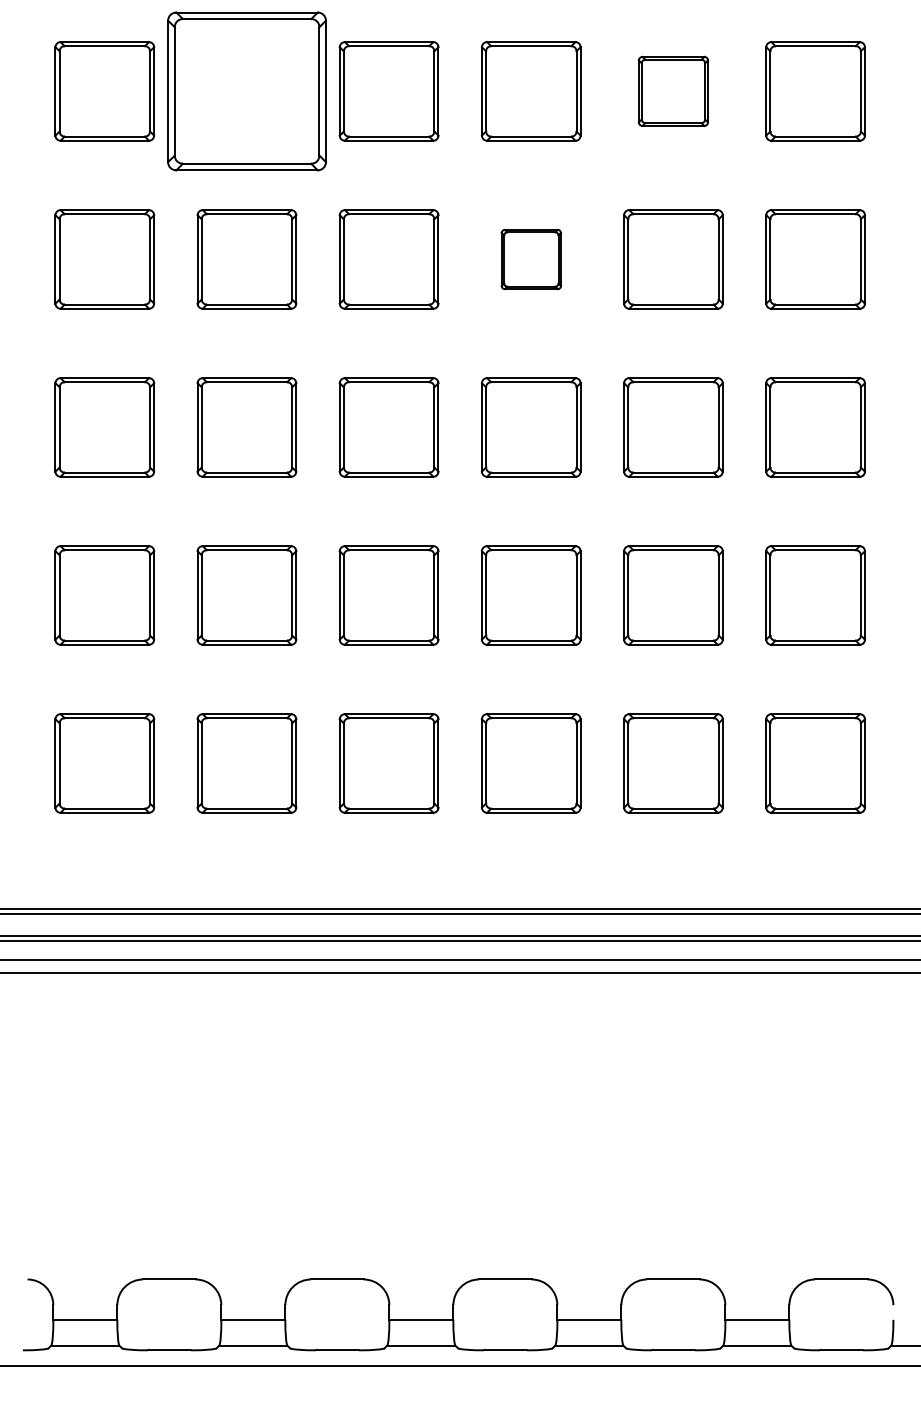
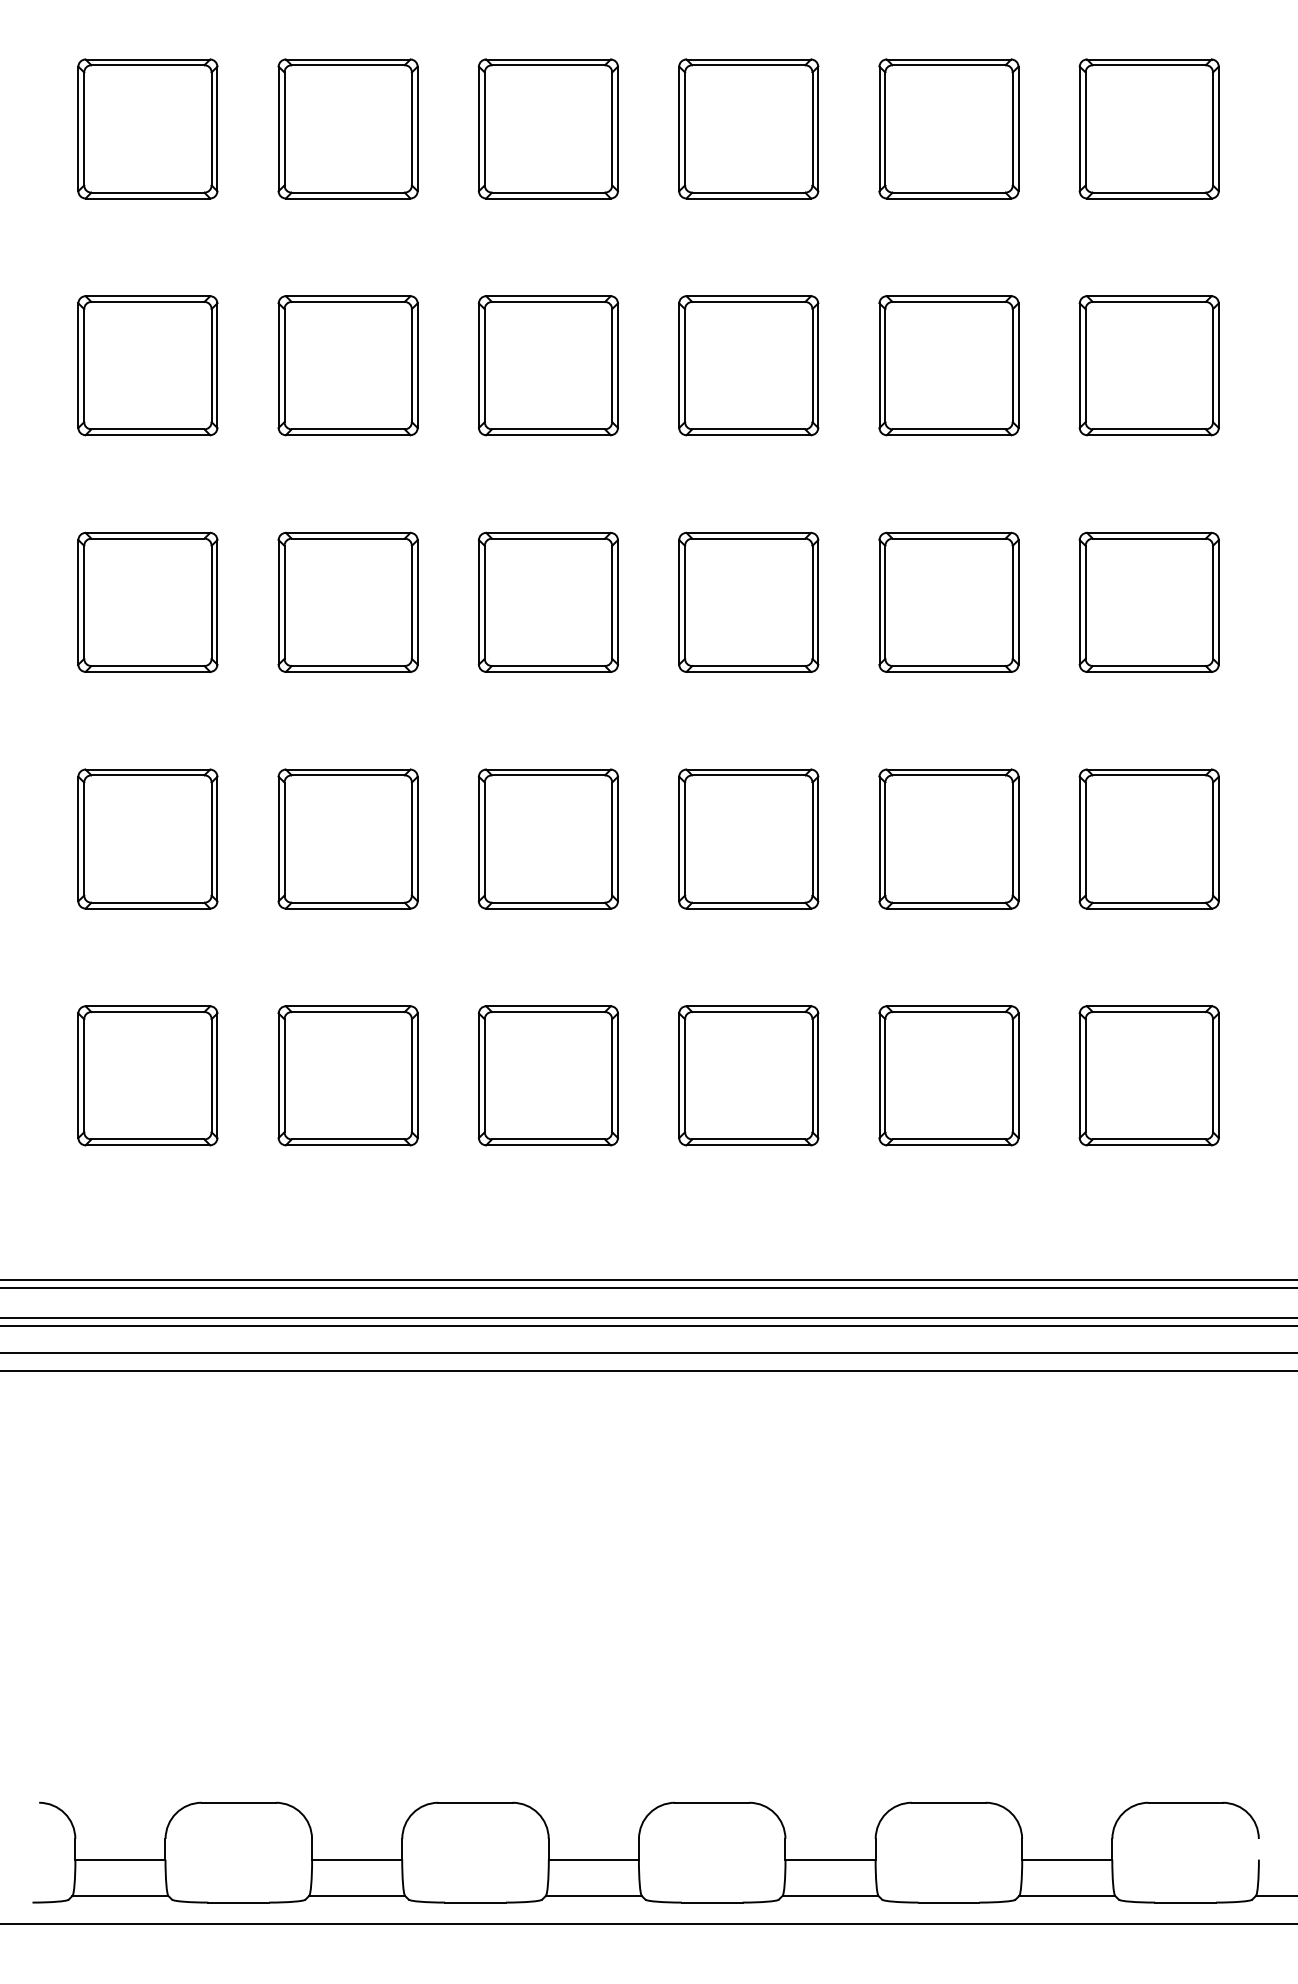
part: (246, 91) -> (347, 128), size x0.62
part: (673, 91) -> (948, 128), size x1.43
part: (531, 259) -> (748, 365), size x1.67

